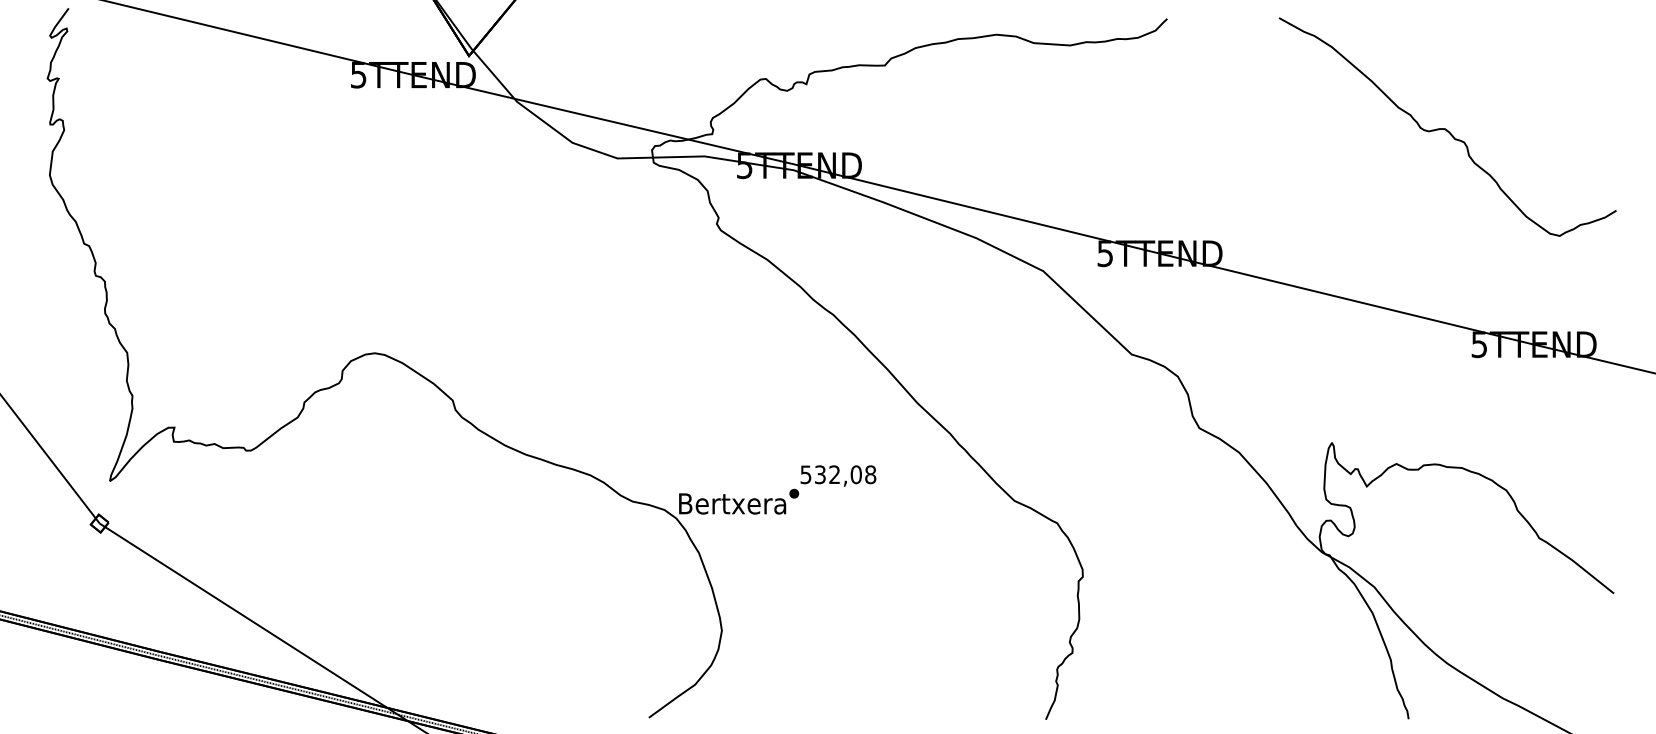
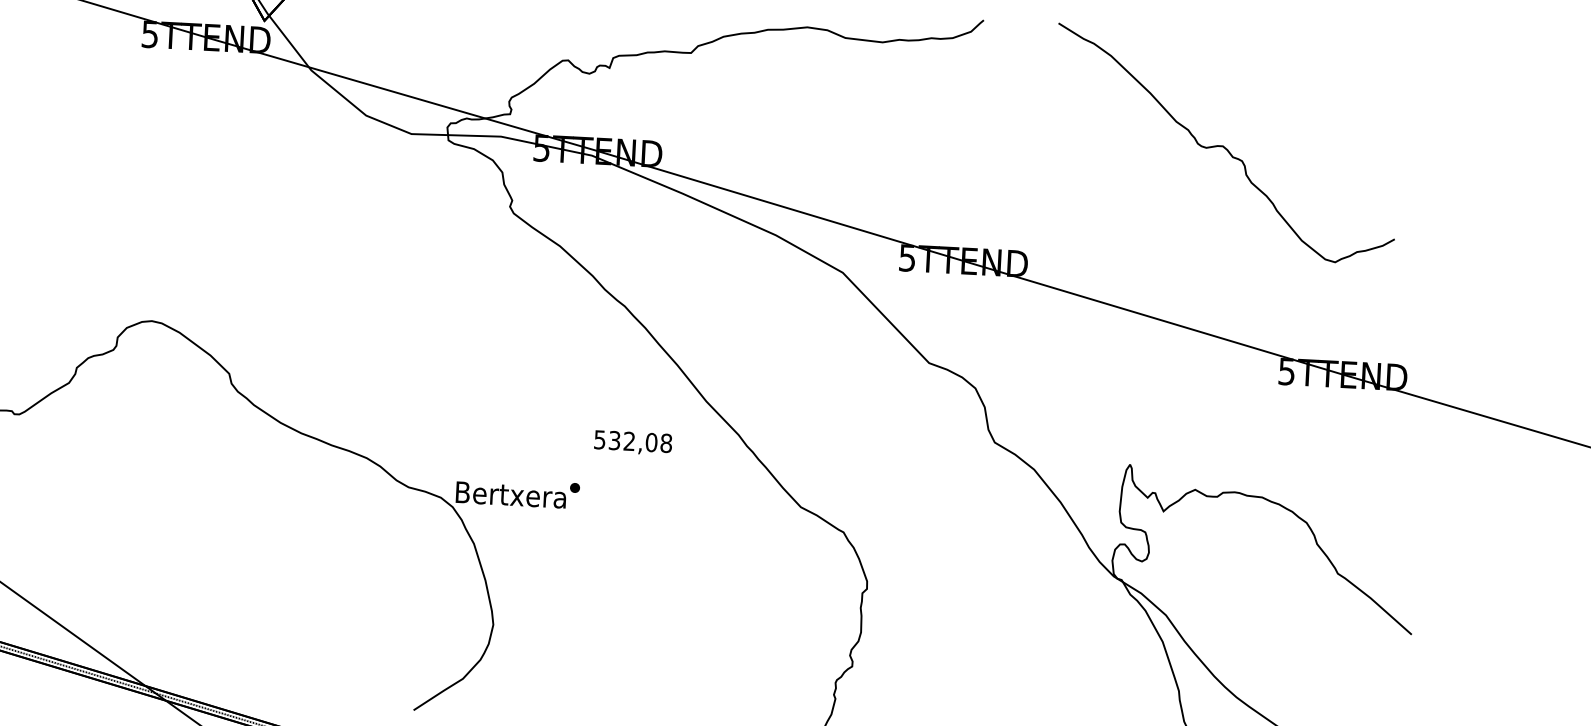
curve: (1445, 128) -> (1223, 145), moved
text: (838, 475) -> (633, 442), moved

